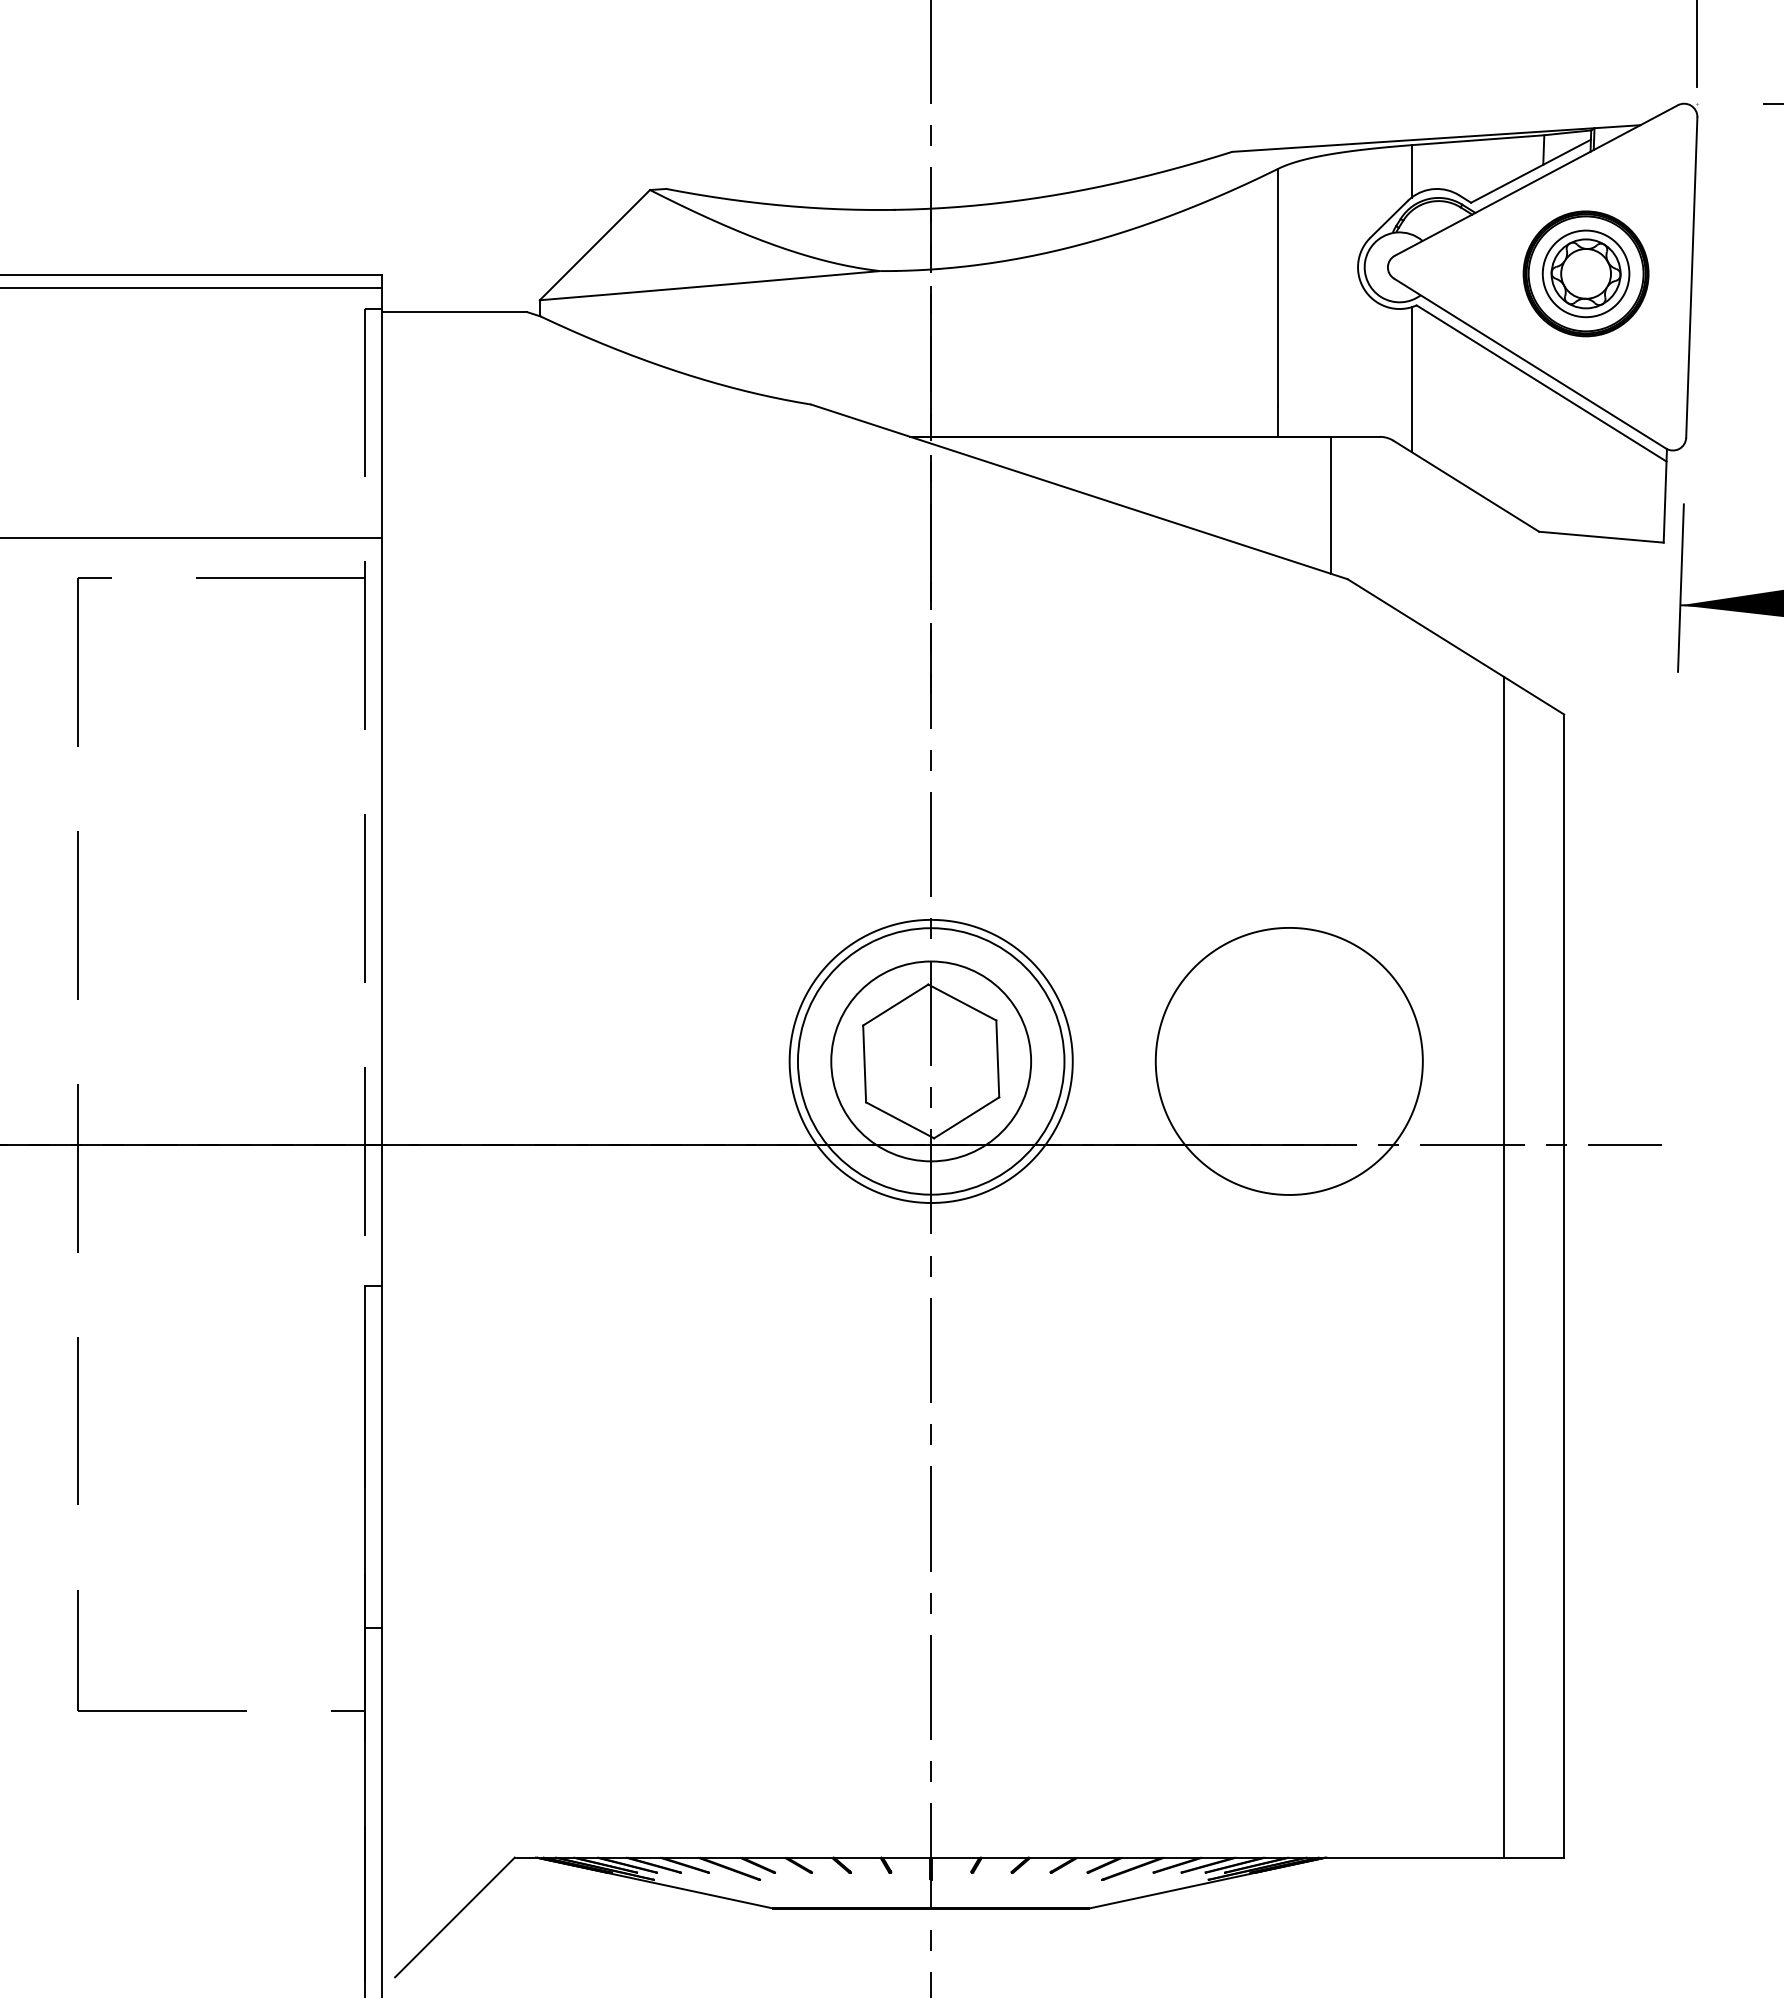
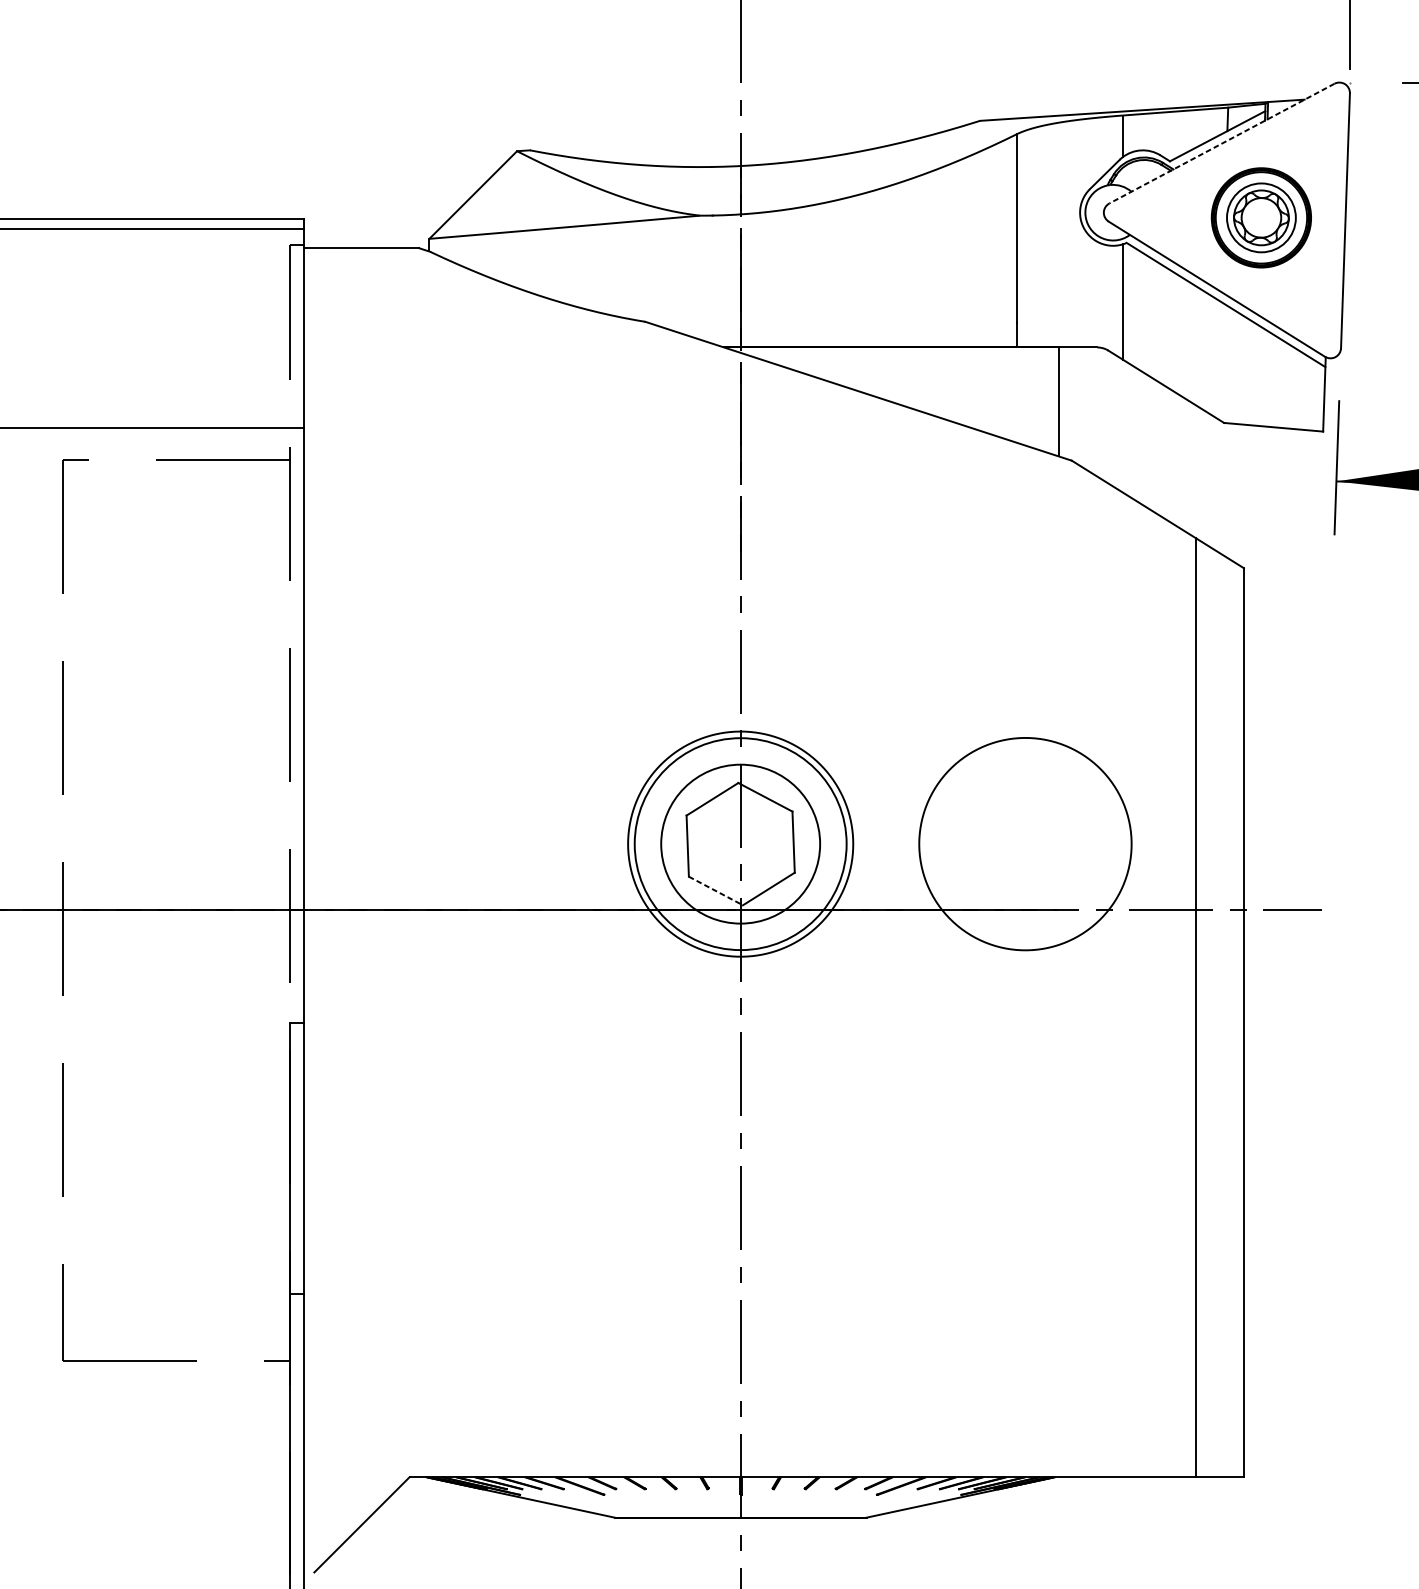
line: (1535, 180) -> (1221, 143), solid -> dashed
line: (900, 1120) -> (716, 891), solid -> dashed

